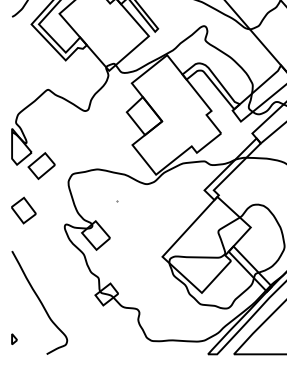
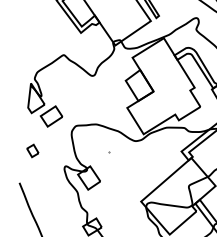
part: (23, 210) -> (32, 150), size x0.6

